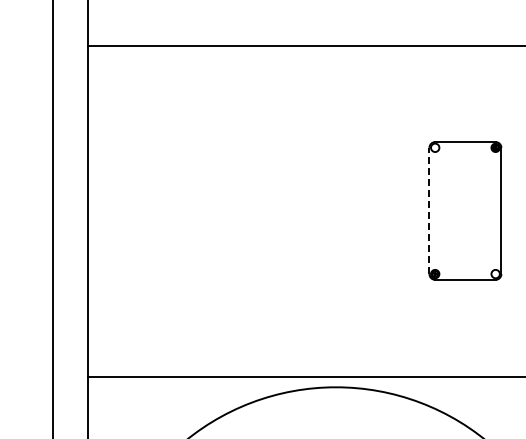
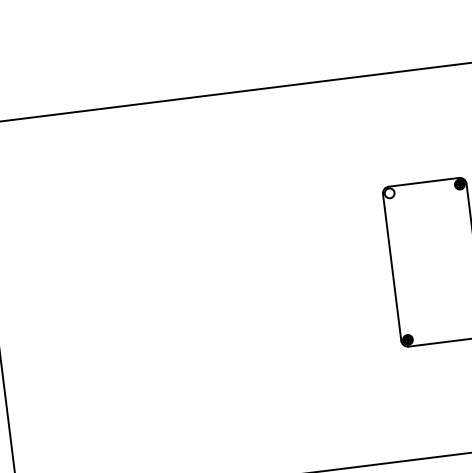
line: (429, 210) -> (392, 266), dashed -> solid

